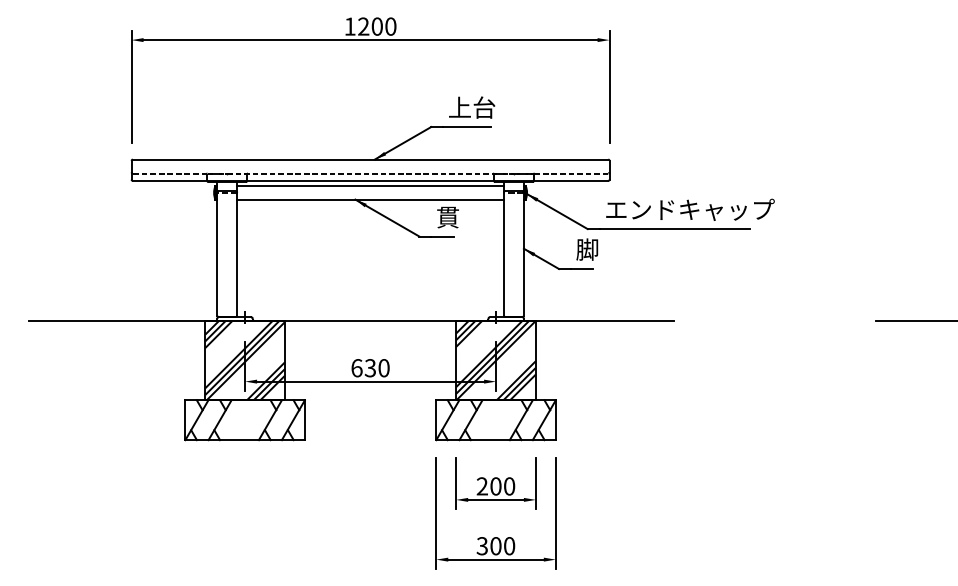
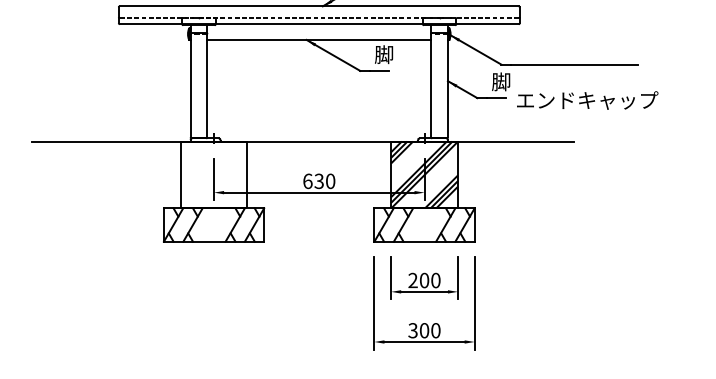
line: (370, 186) -> (319, 28), removed
text: (690, 209) -> (587, 100), moved
text: (447, 217) -> (383, 54), 貫 -> 脚
hatch: (244, 360) -> (213, 174), removed

